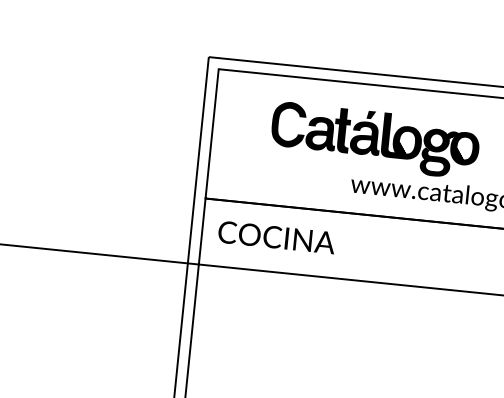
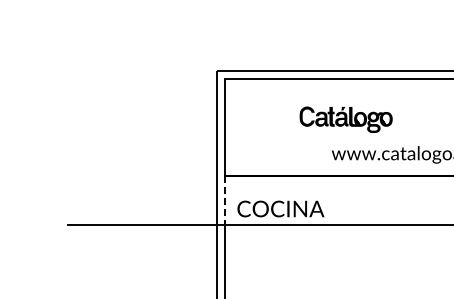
part: (374, 139) -> (345, 119), size x0.6
line: (202, 231) -> (225, 200), solid -> dashed
text: (276, 236) -> (280, 208), moved

